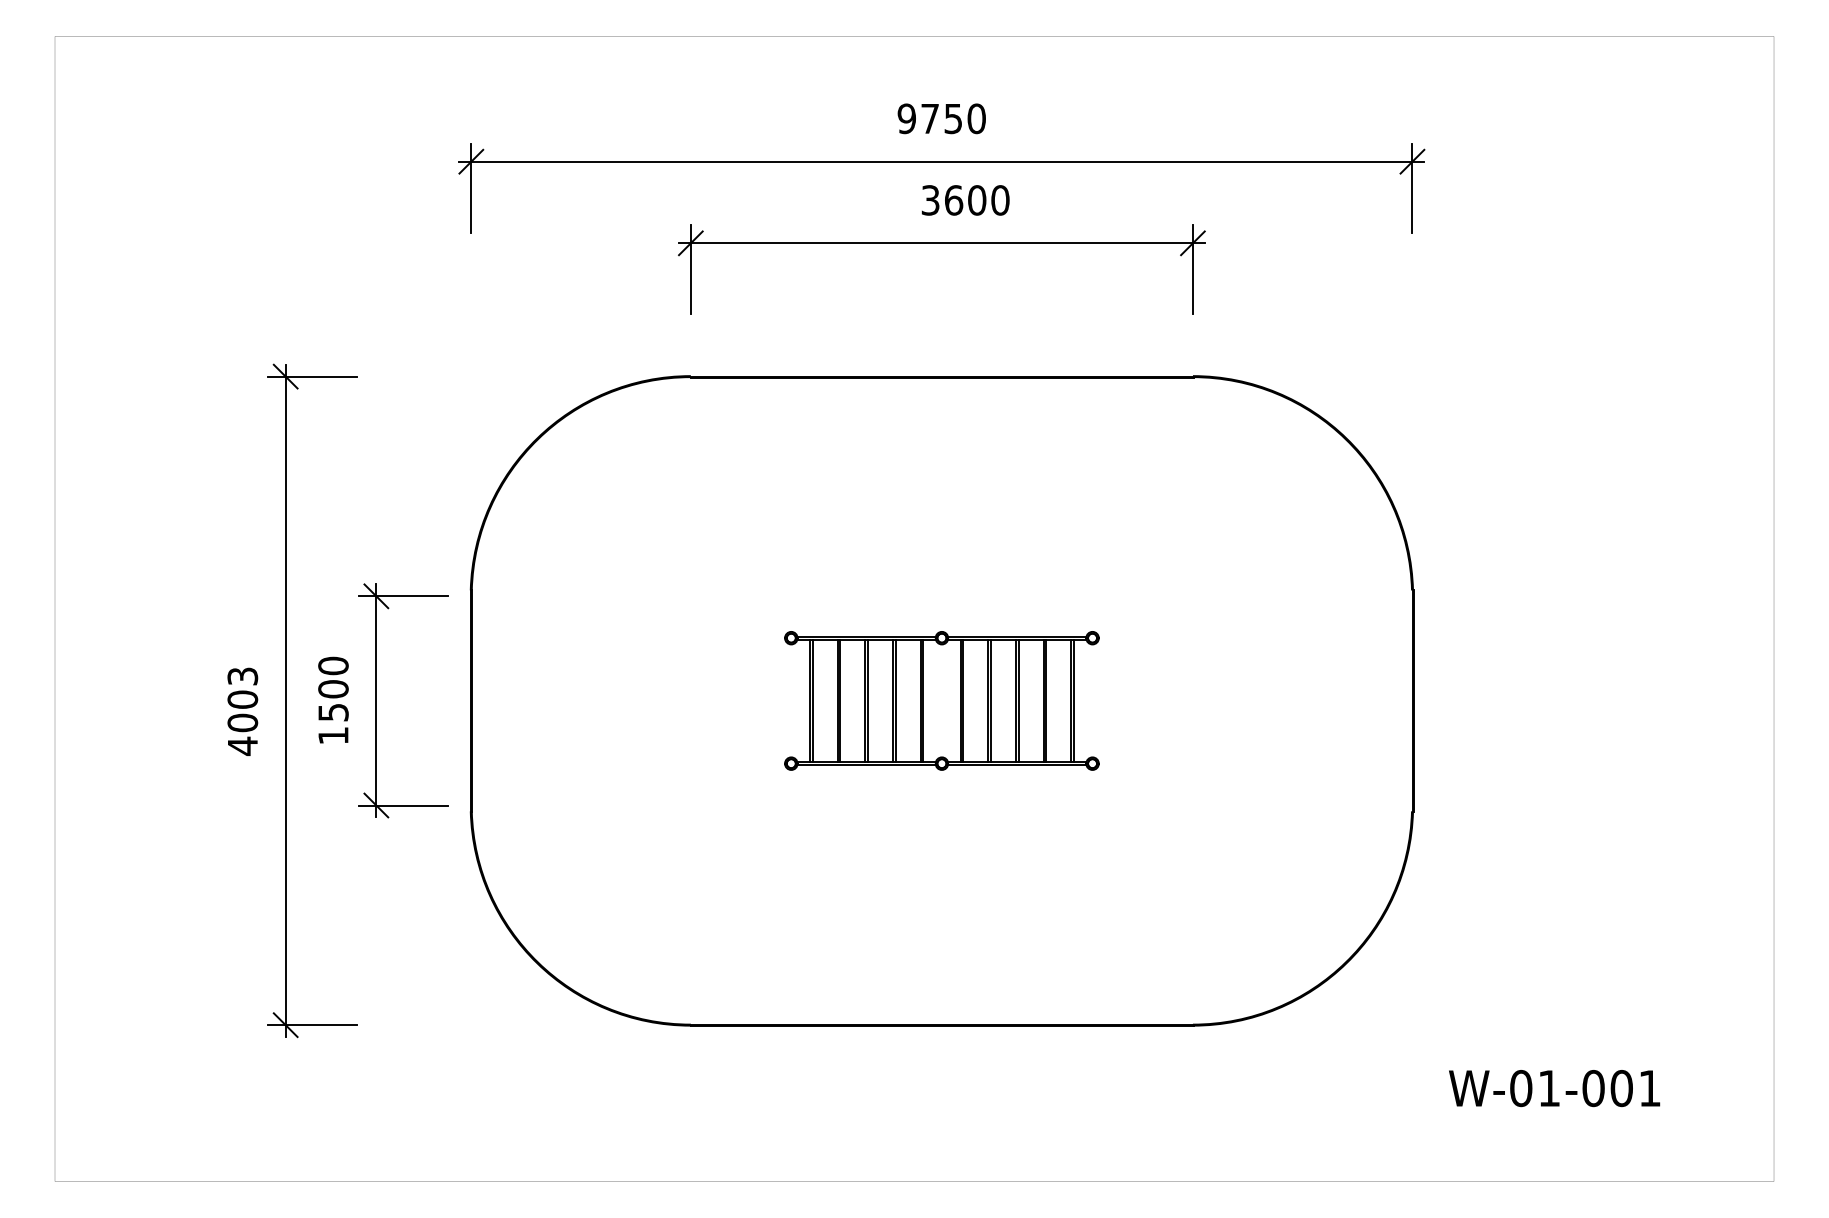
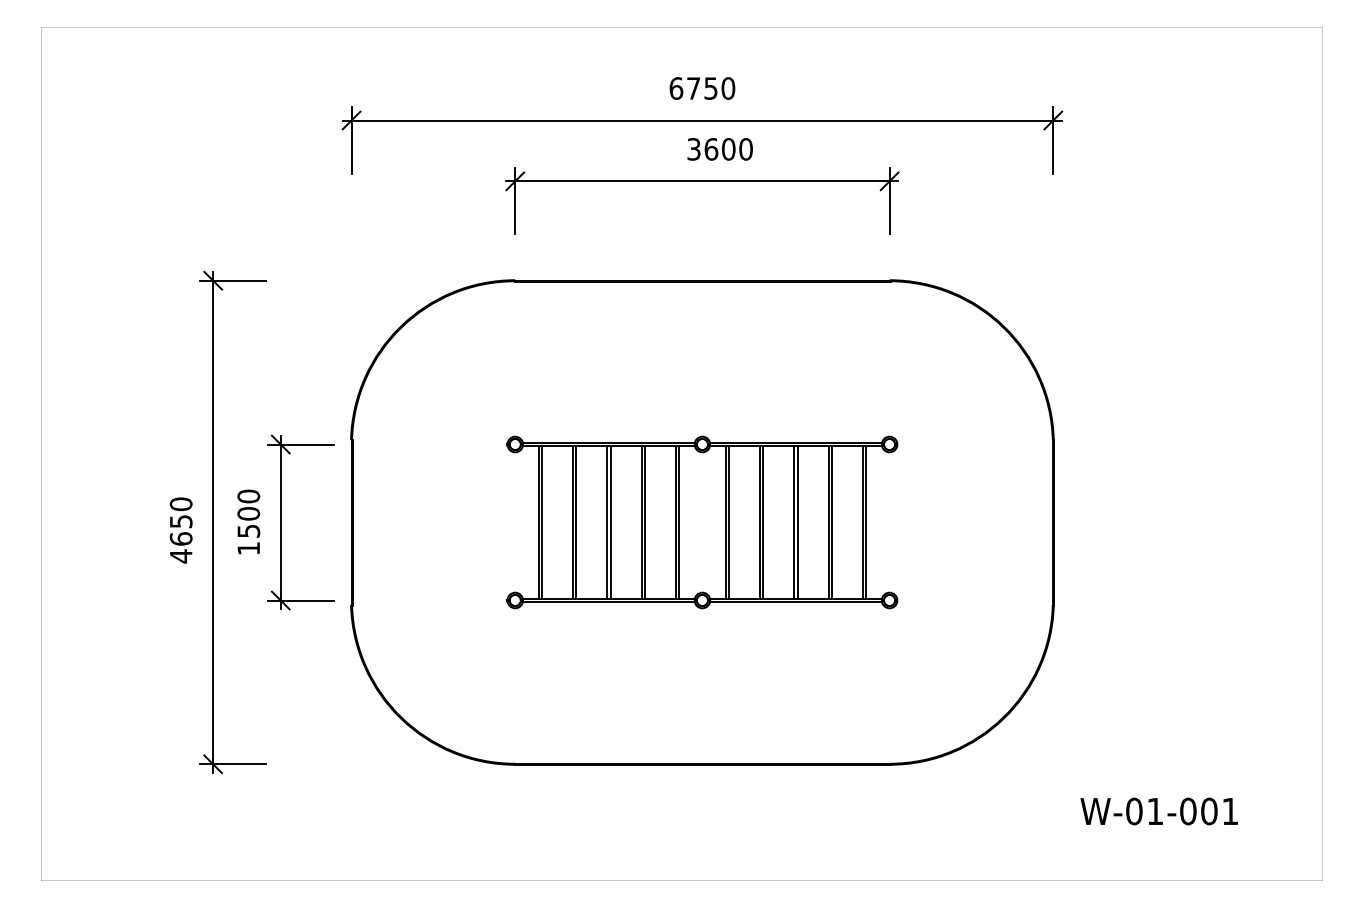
text: (906, 118) -> (676, 88), 9750 -> 6750
text: (242, 699) -> (180, 521), 4003 -> 4650
part: (941, 700) -> (702, 522), size x1.67

